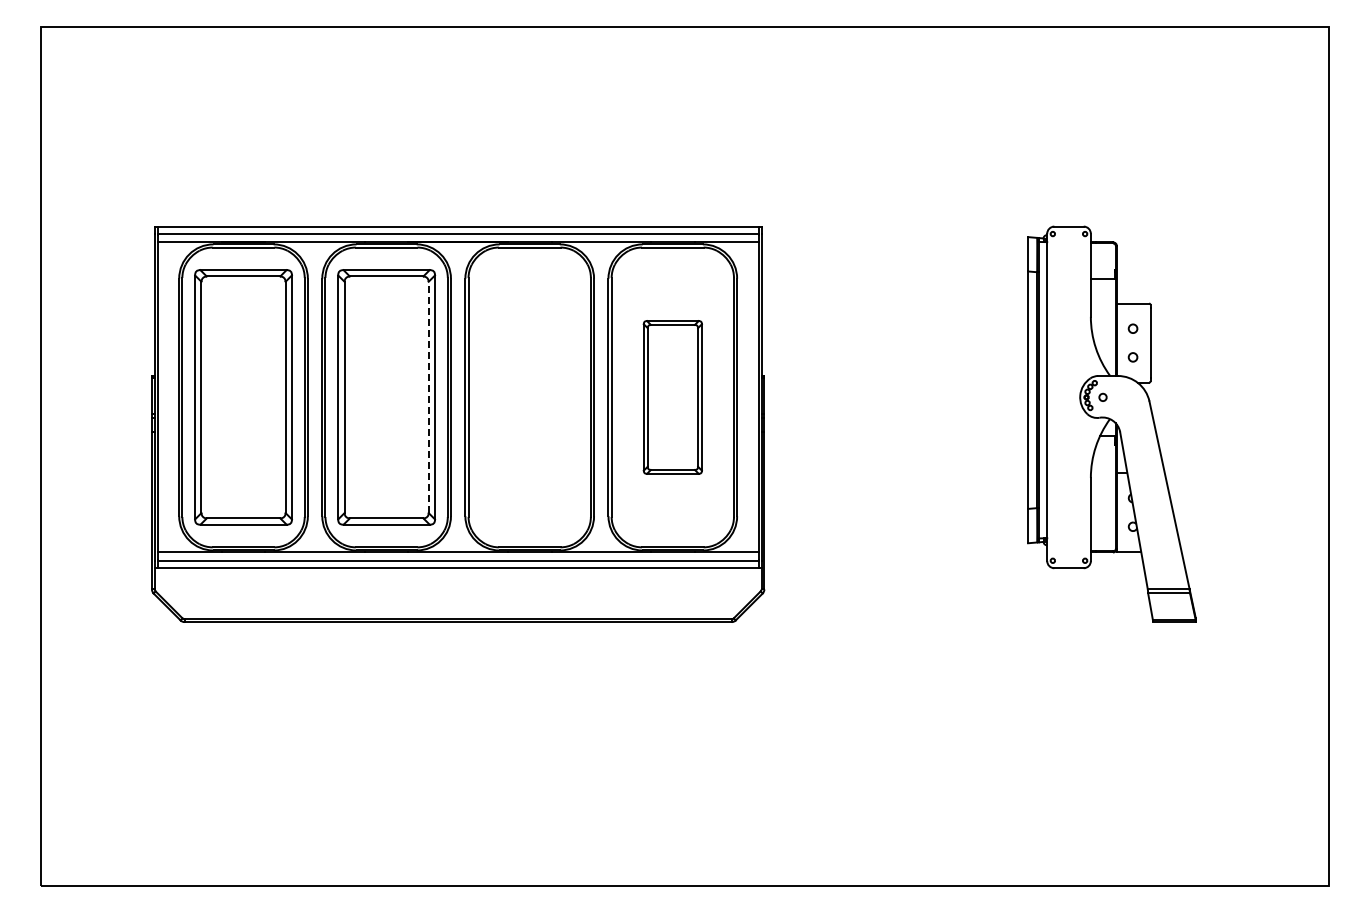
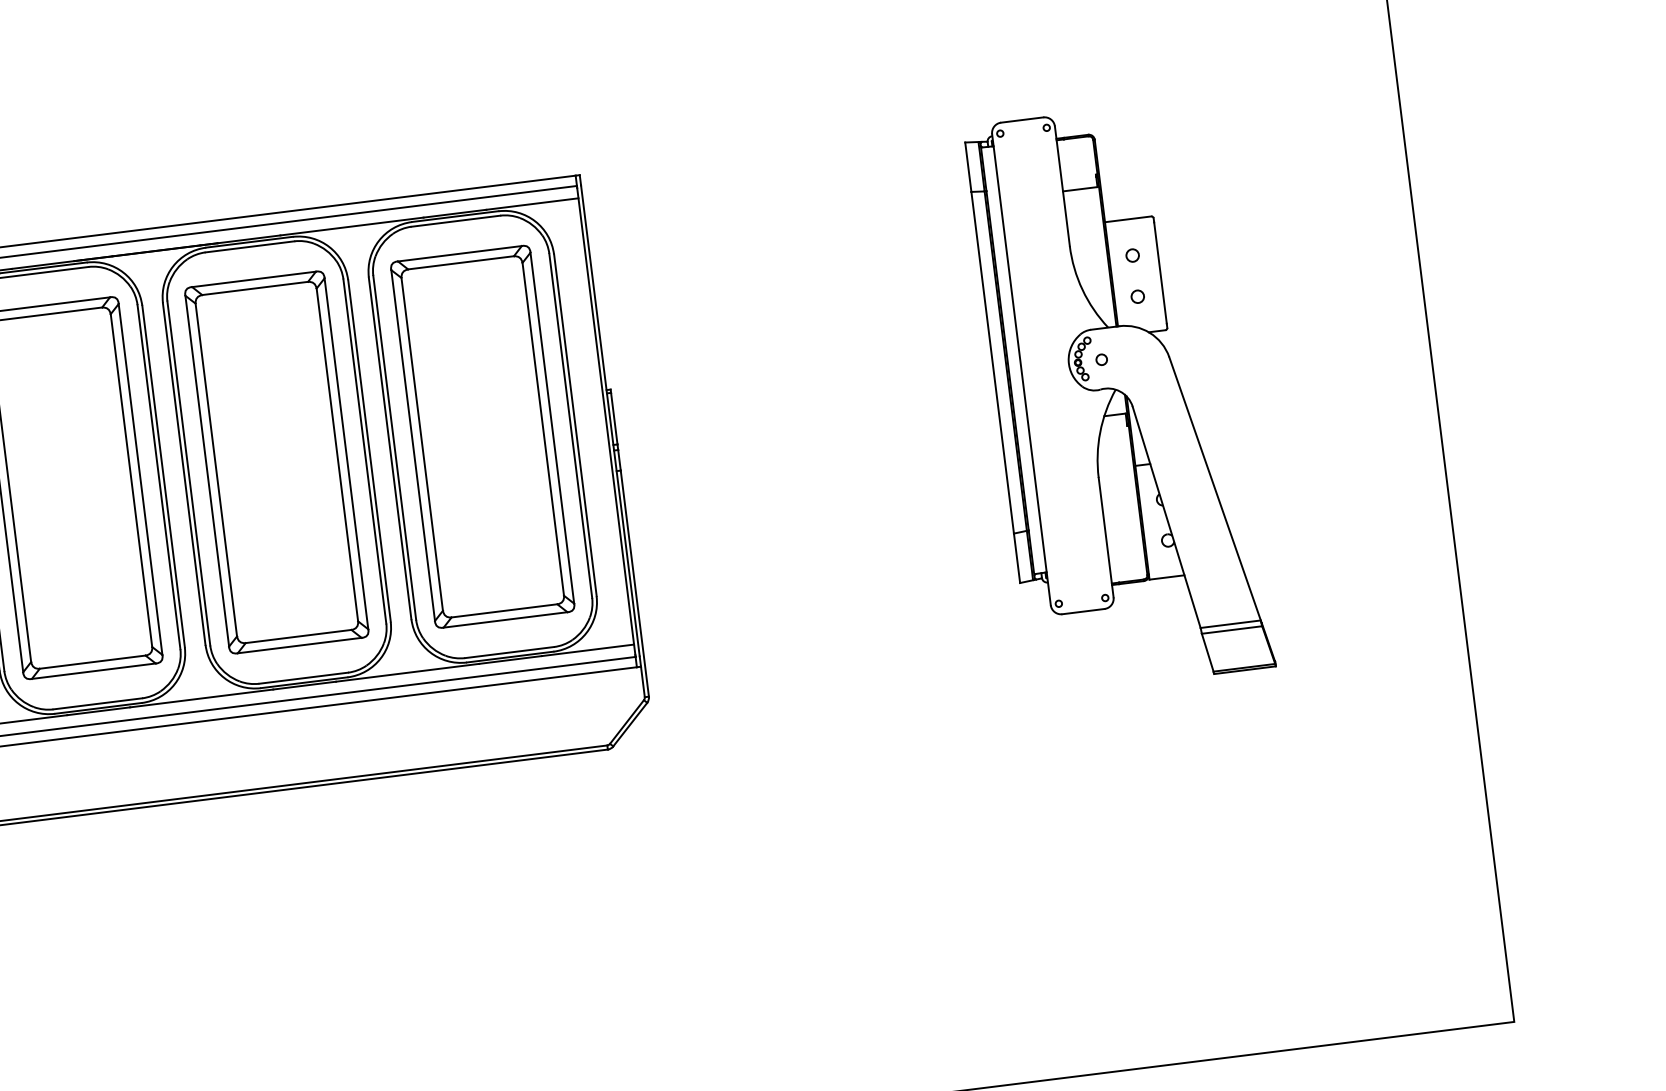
line: (428, 397) -> (131, 480), dashed -> solid
part: (529, 397) -> (276, 462), added
part: (672, 397) -> (482, 437), size x1.67

